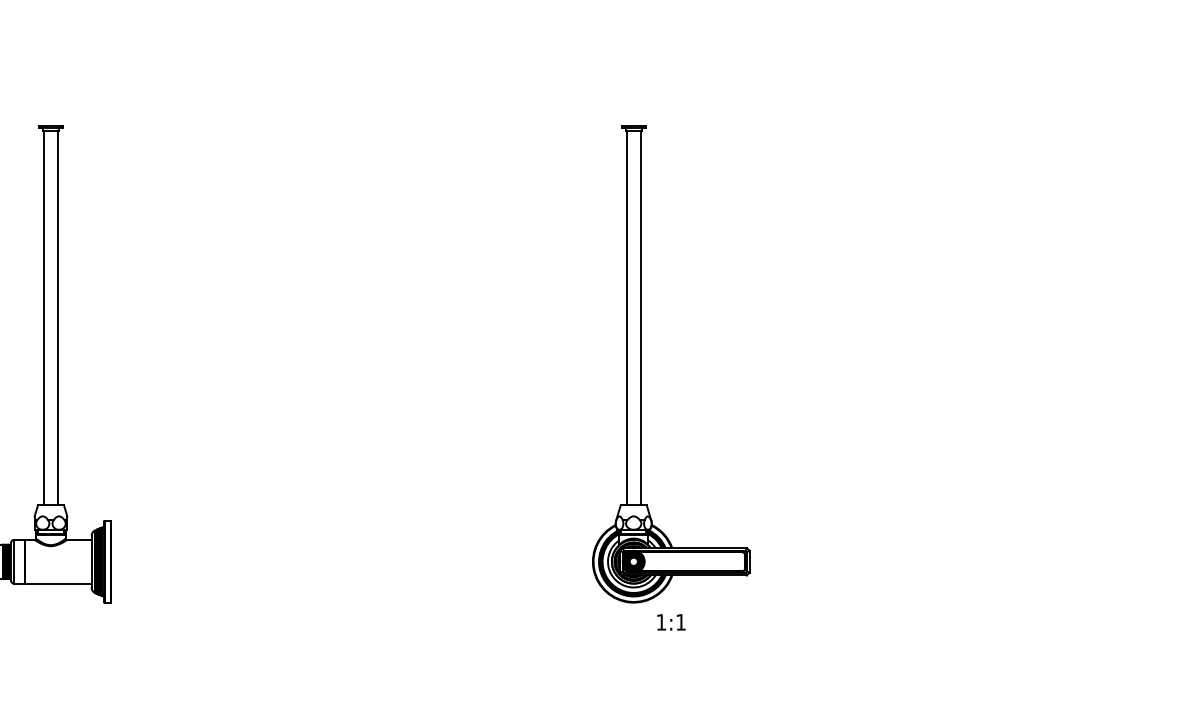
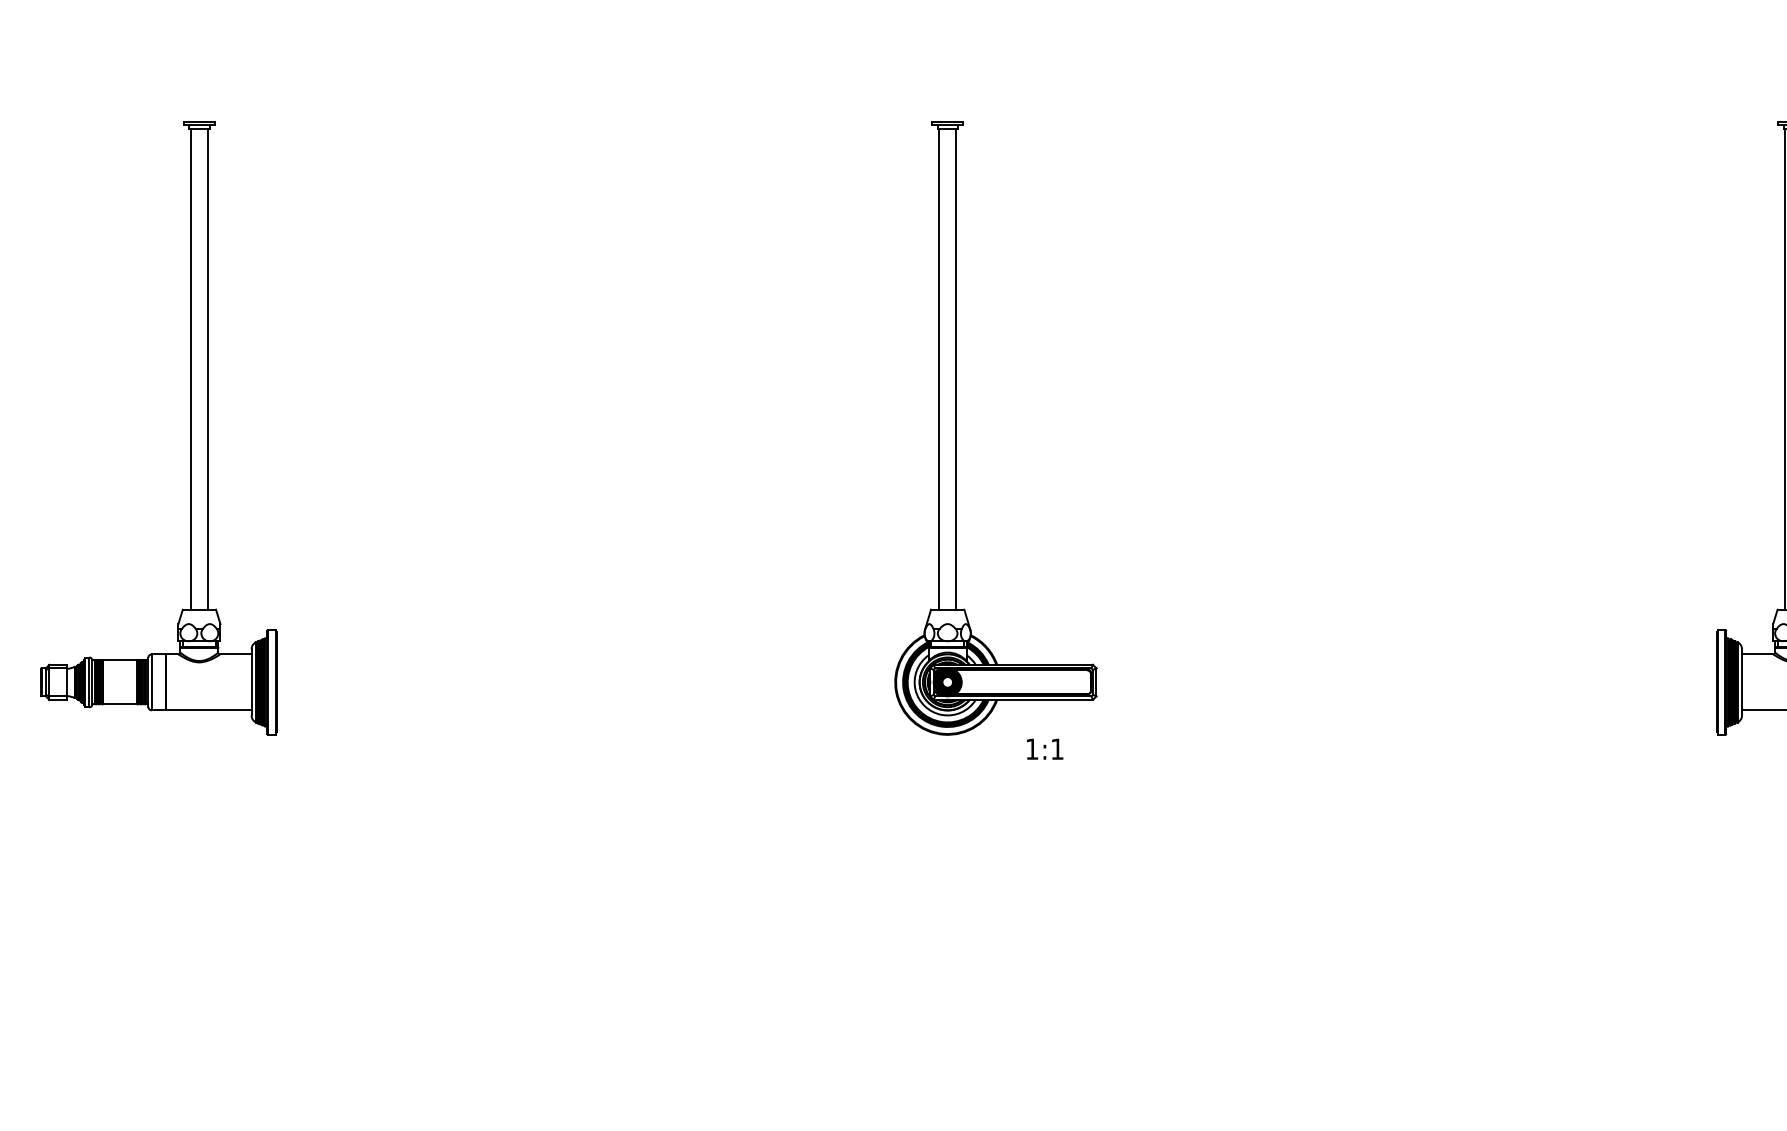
text: (671, 621) -> (1045, 748), moved

